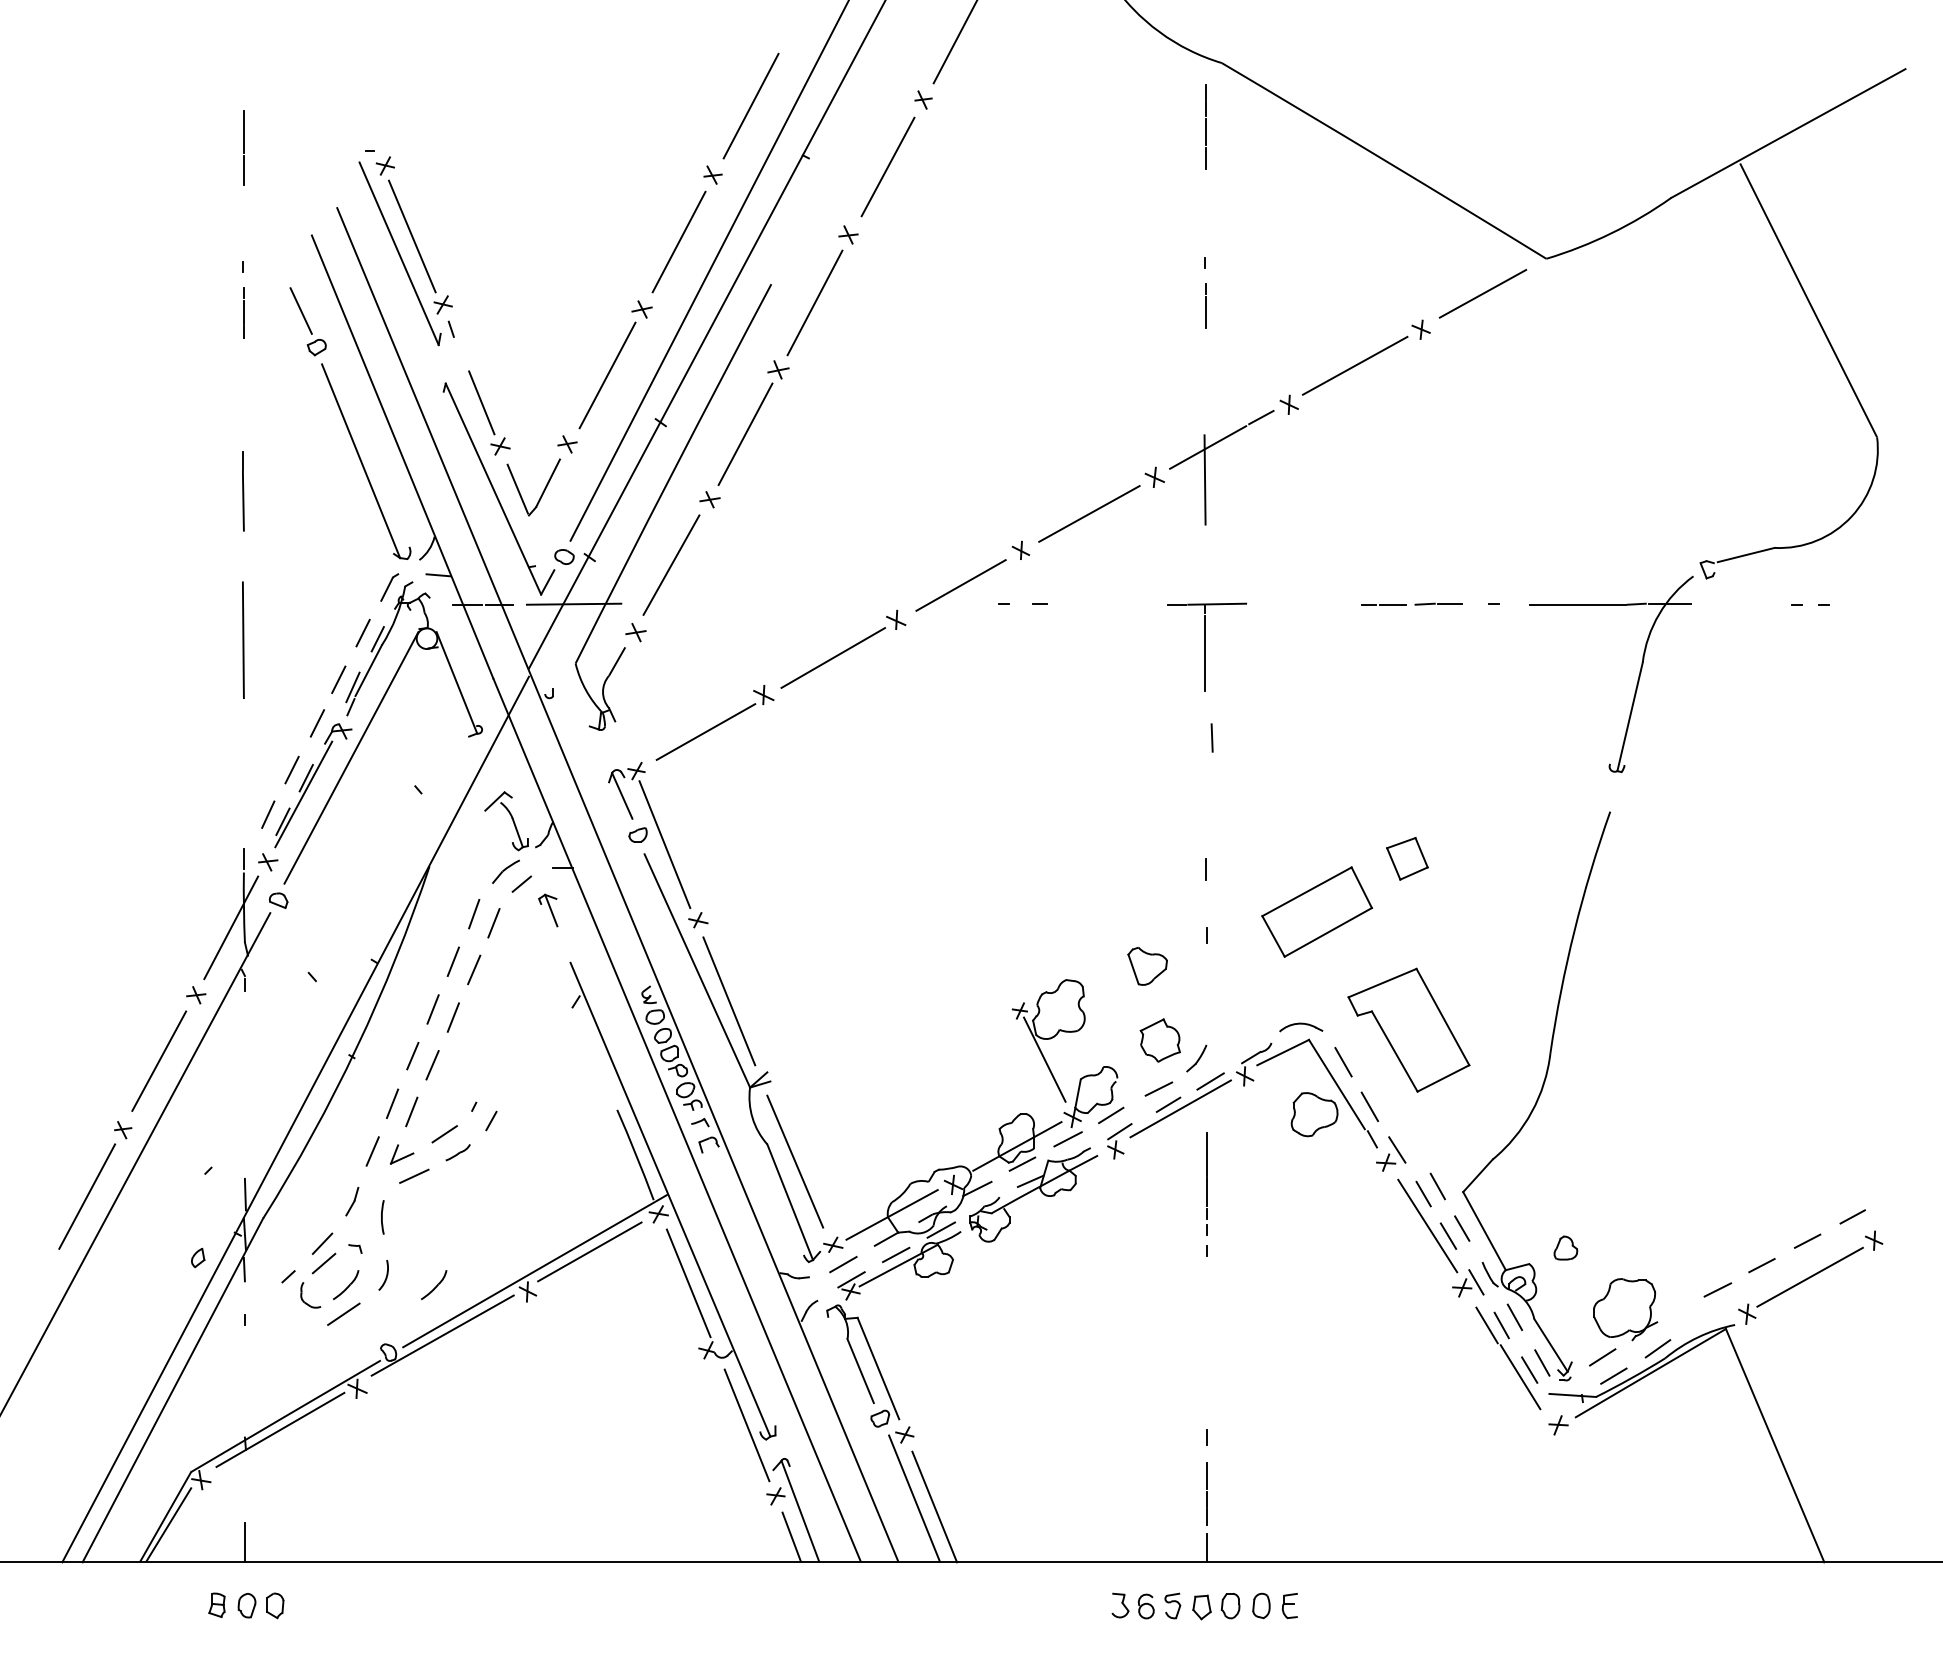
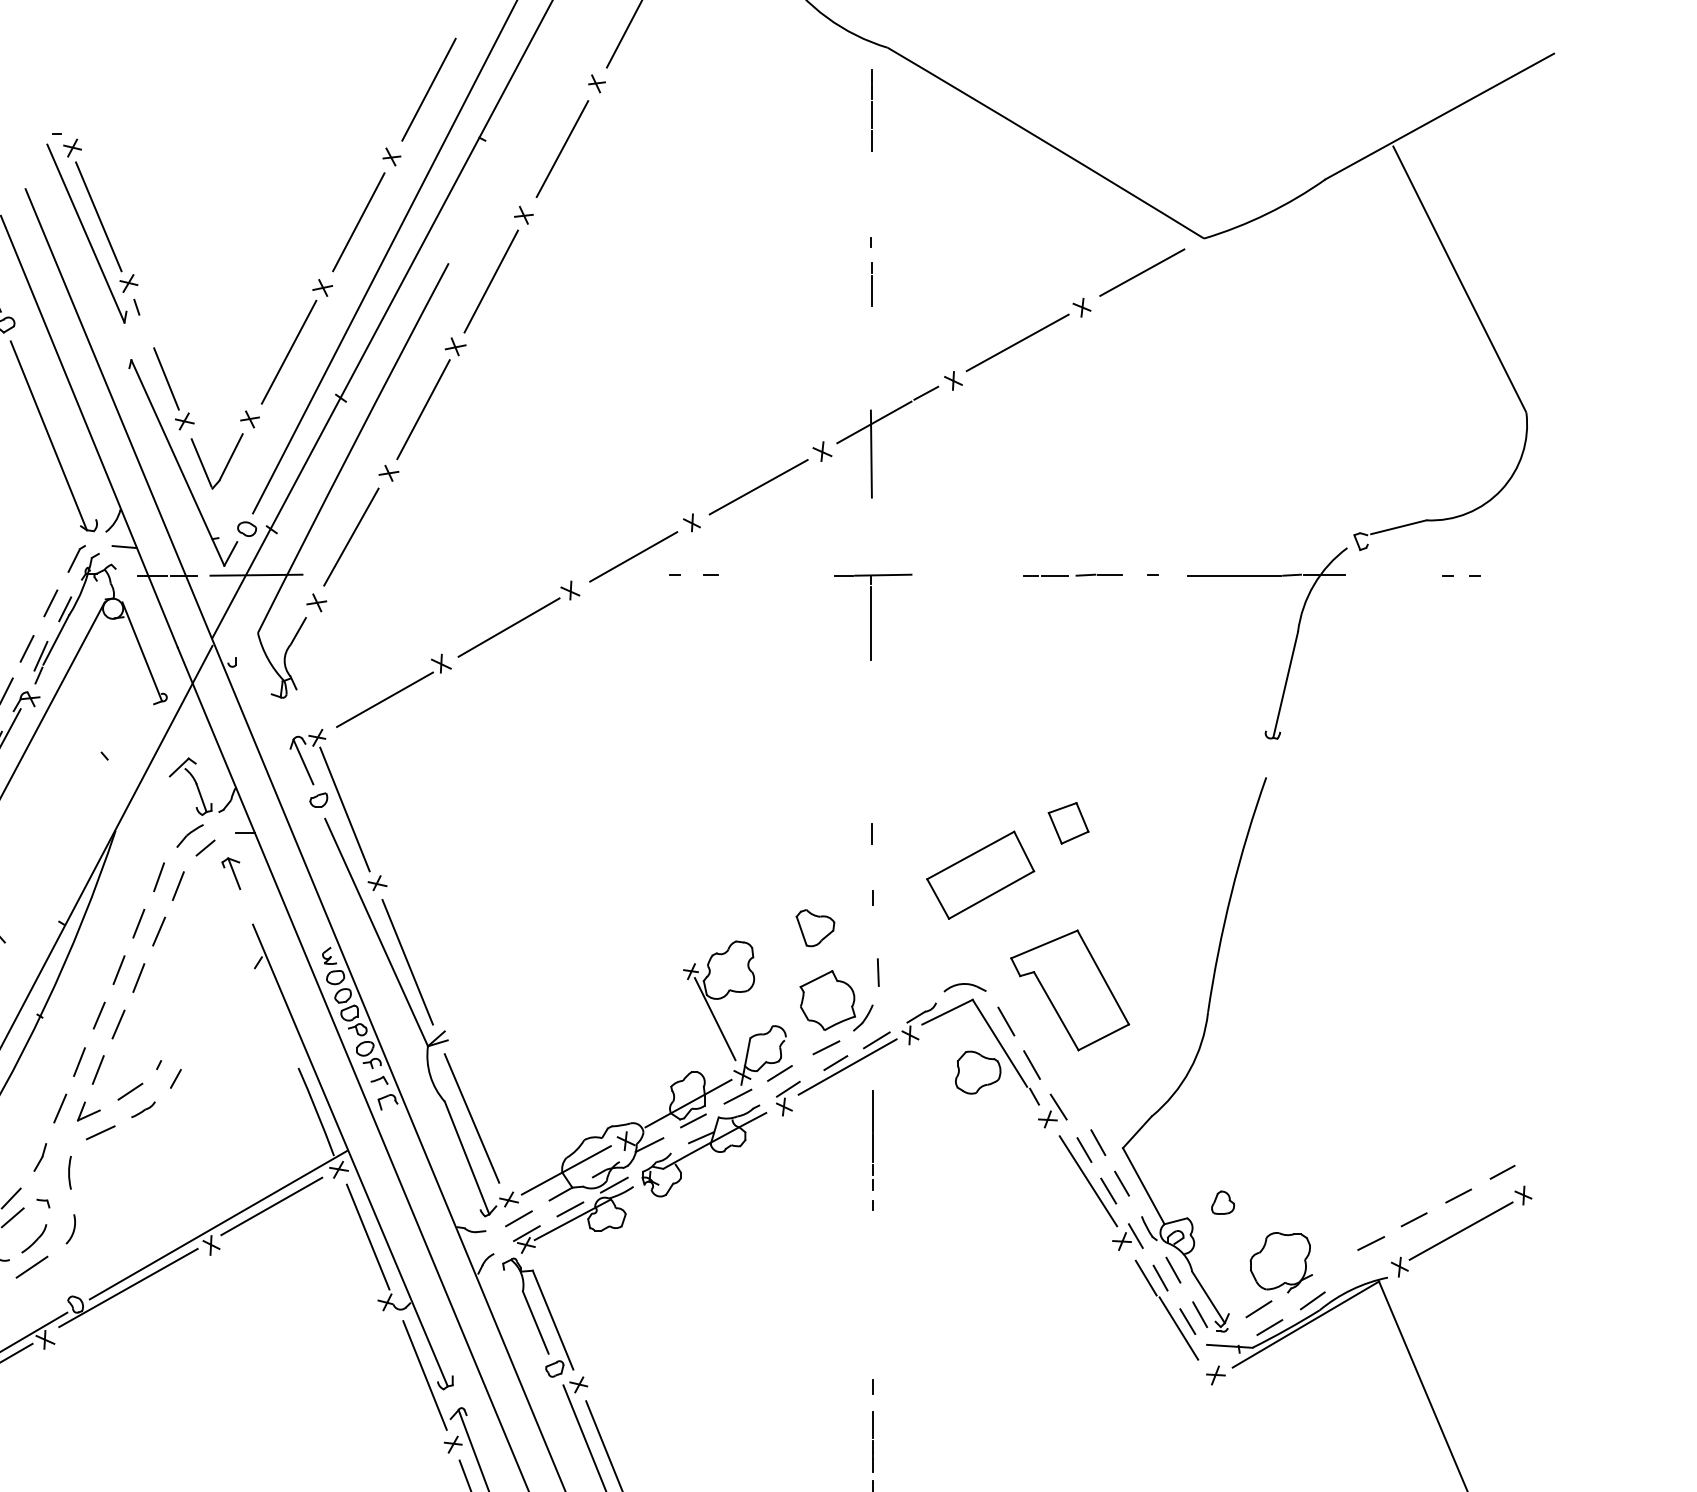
line: (1211, 737) -> (877, 972), moved
part: (1160, 1040) -> (827, 1000), size x1.43
part: (434, 1285) -> (120, 1239), removed

